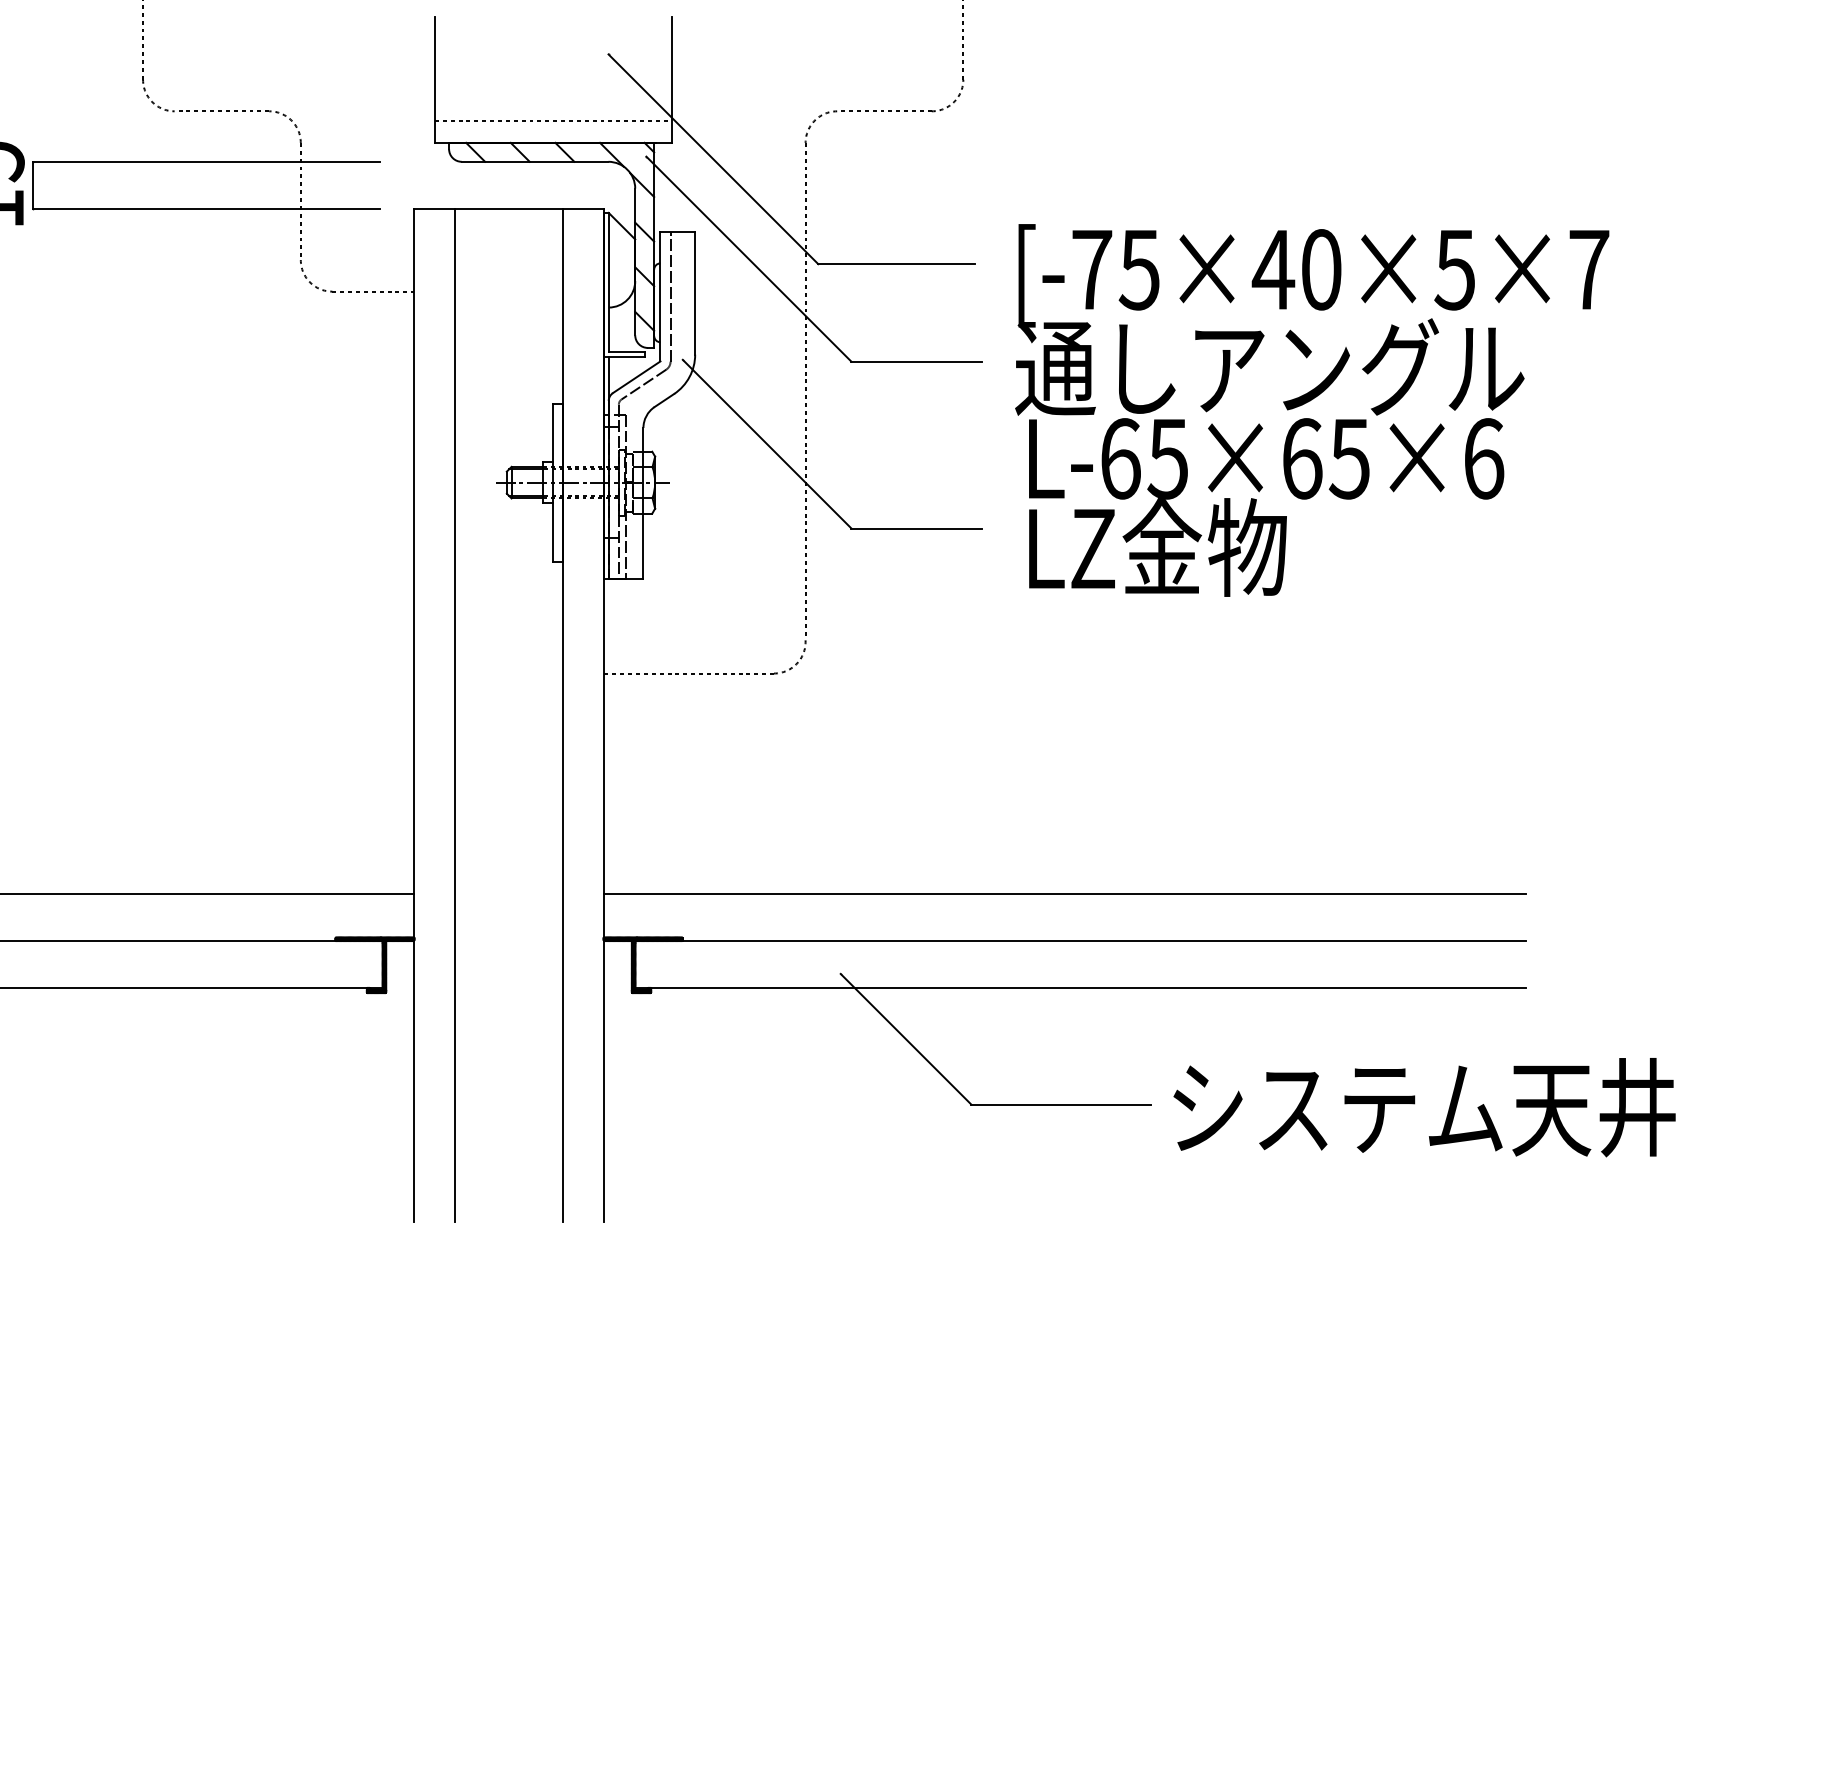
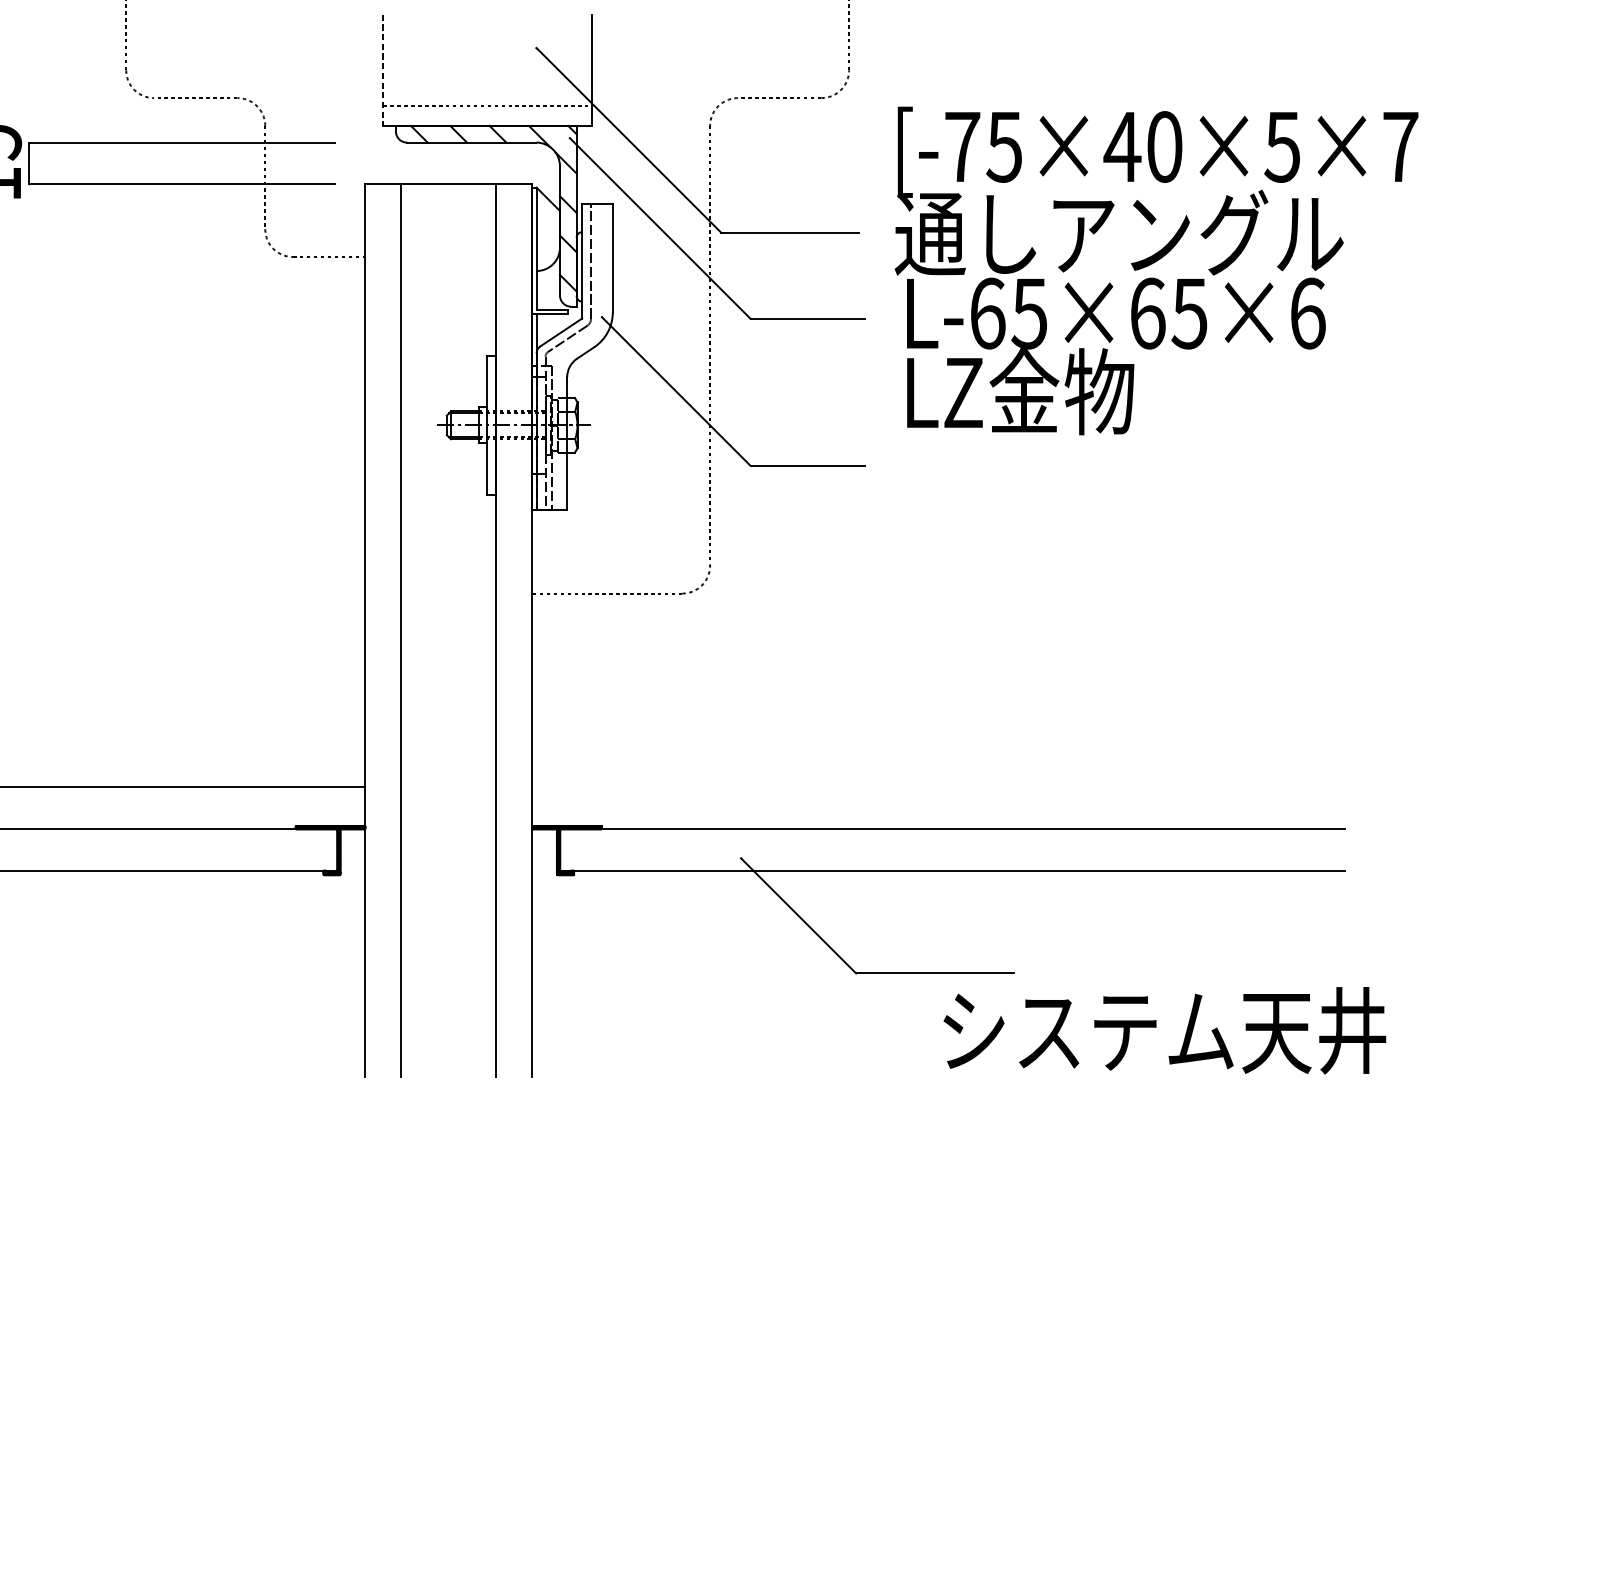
line: (434, 80) -> (383, 70), solid -> dashed
text: (1312, 410) -> (1156, 270), moved
line: (1064, 893) -> (938, 787), removed
text: (1424, 1107) -> (1164, 1030), moved

